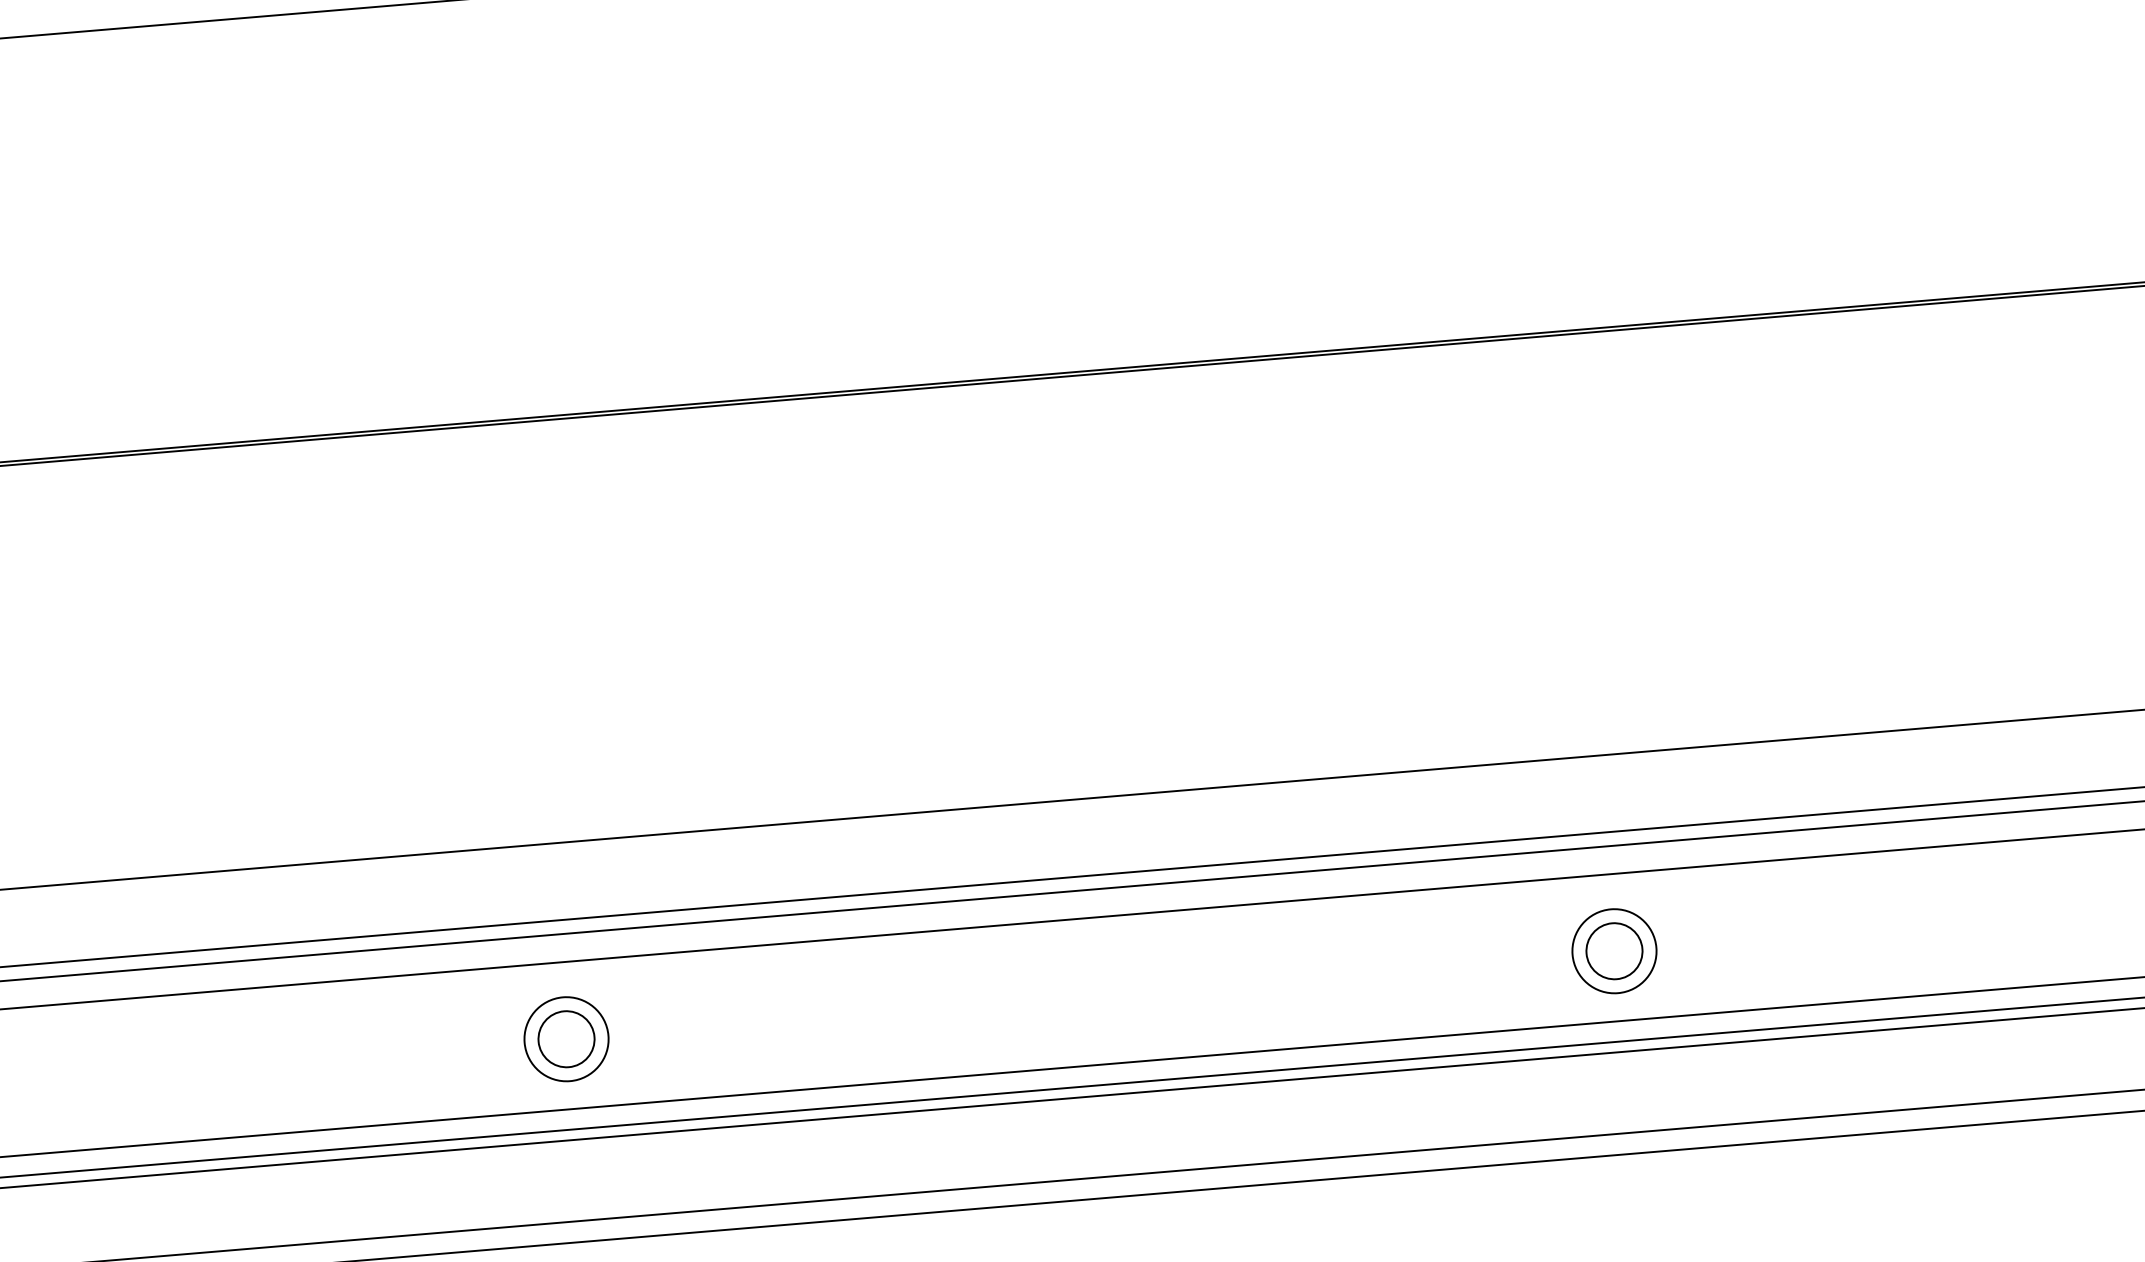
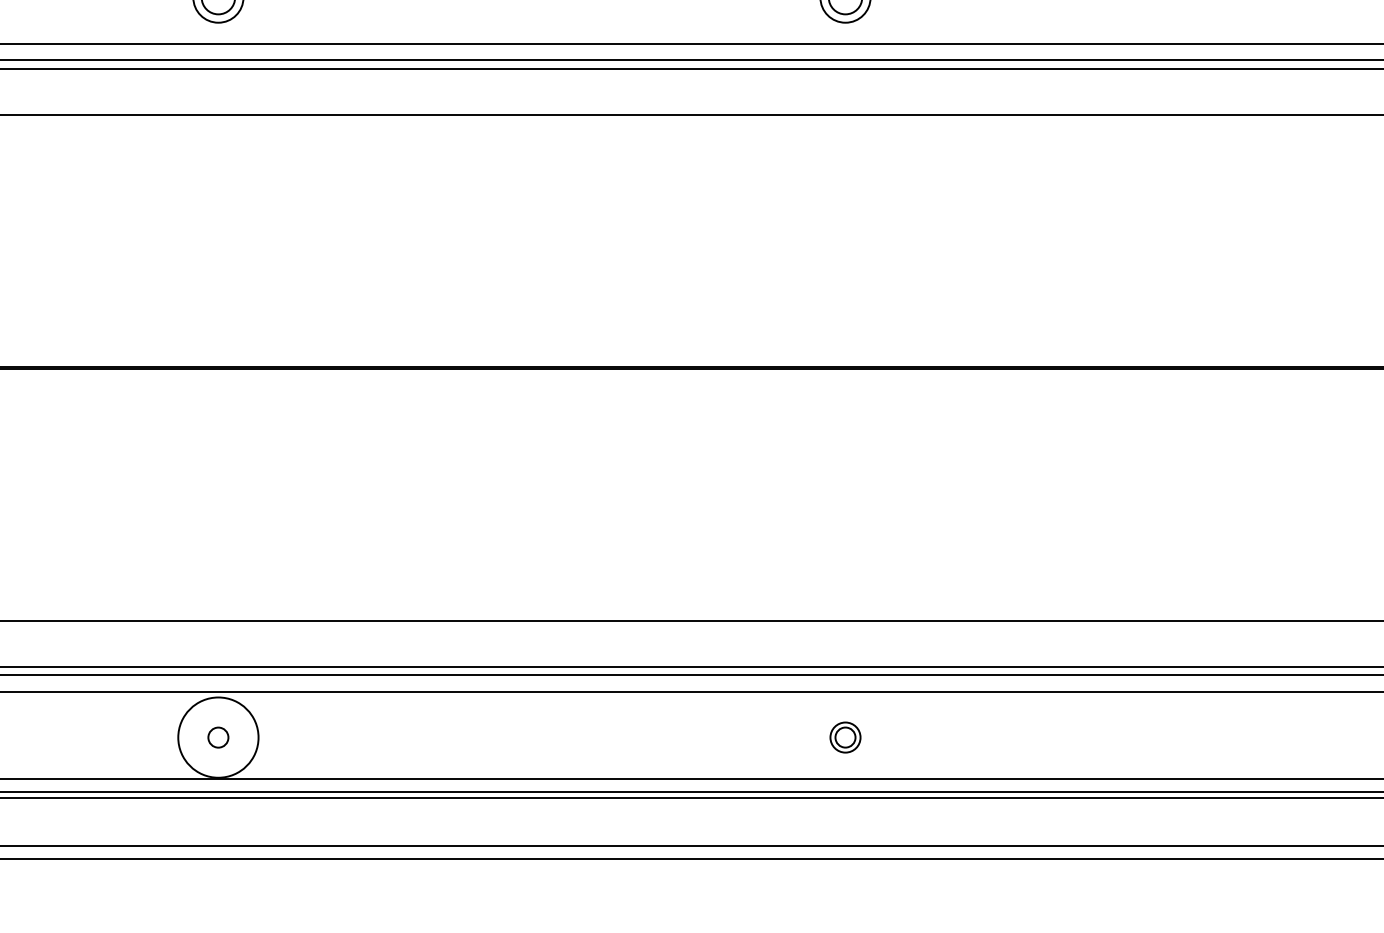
part: (1614, 951) -> (845, 737), size x0.6
circle: (566, 1039) -> (218, 737), size x0.6
circle: (566, 1039) -> (218, 737), size x1.6

